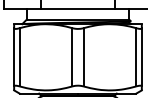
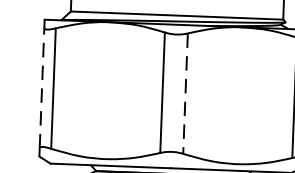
line: (14, 56) -> (42, 86), solid -> dashed
line: (83, 57) -> (185, 94), solid -> dashed

